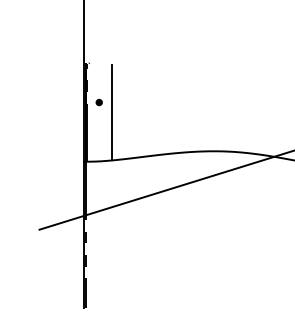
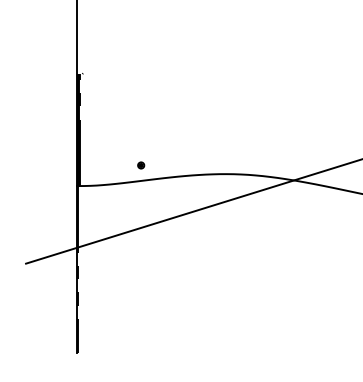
part: (99, 102) -> (141, 165), moved
line: (112, 112) -> (109, 129), removed

